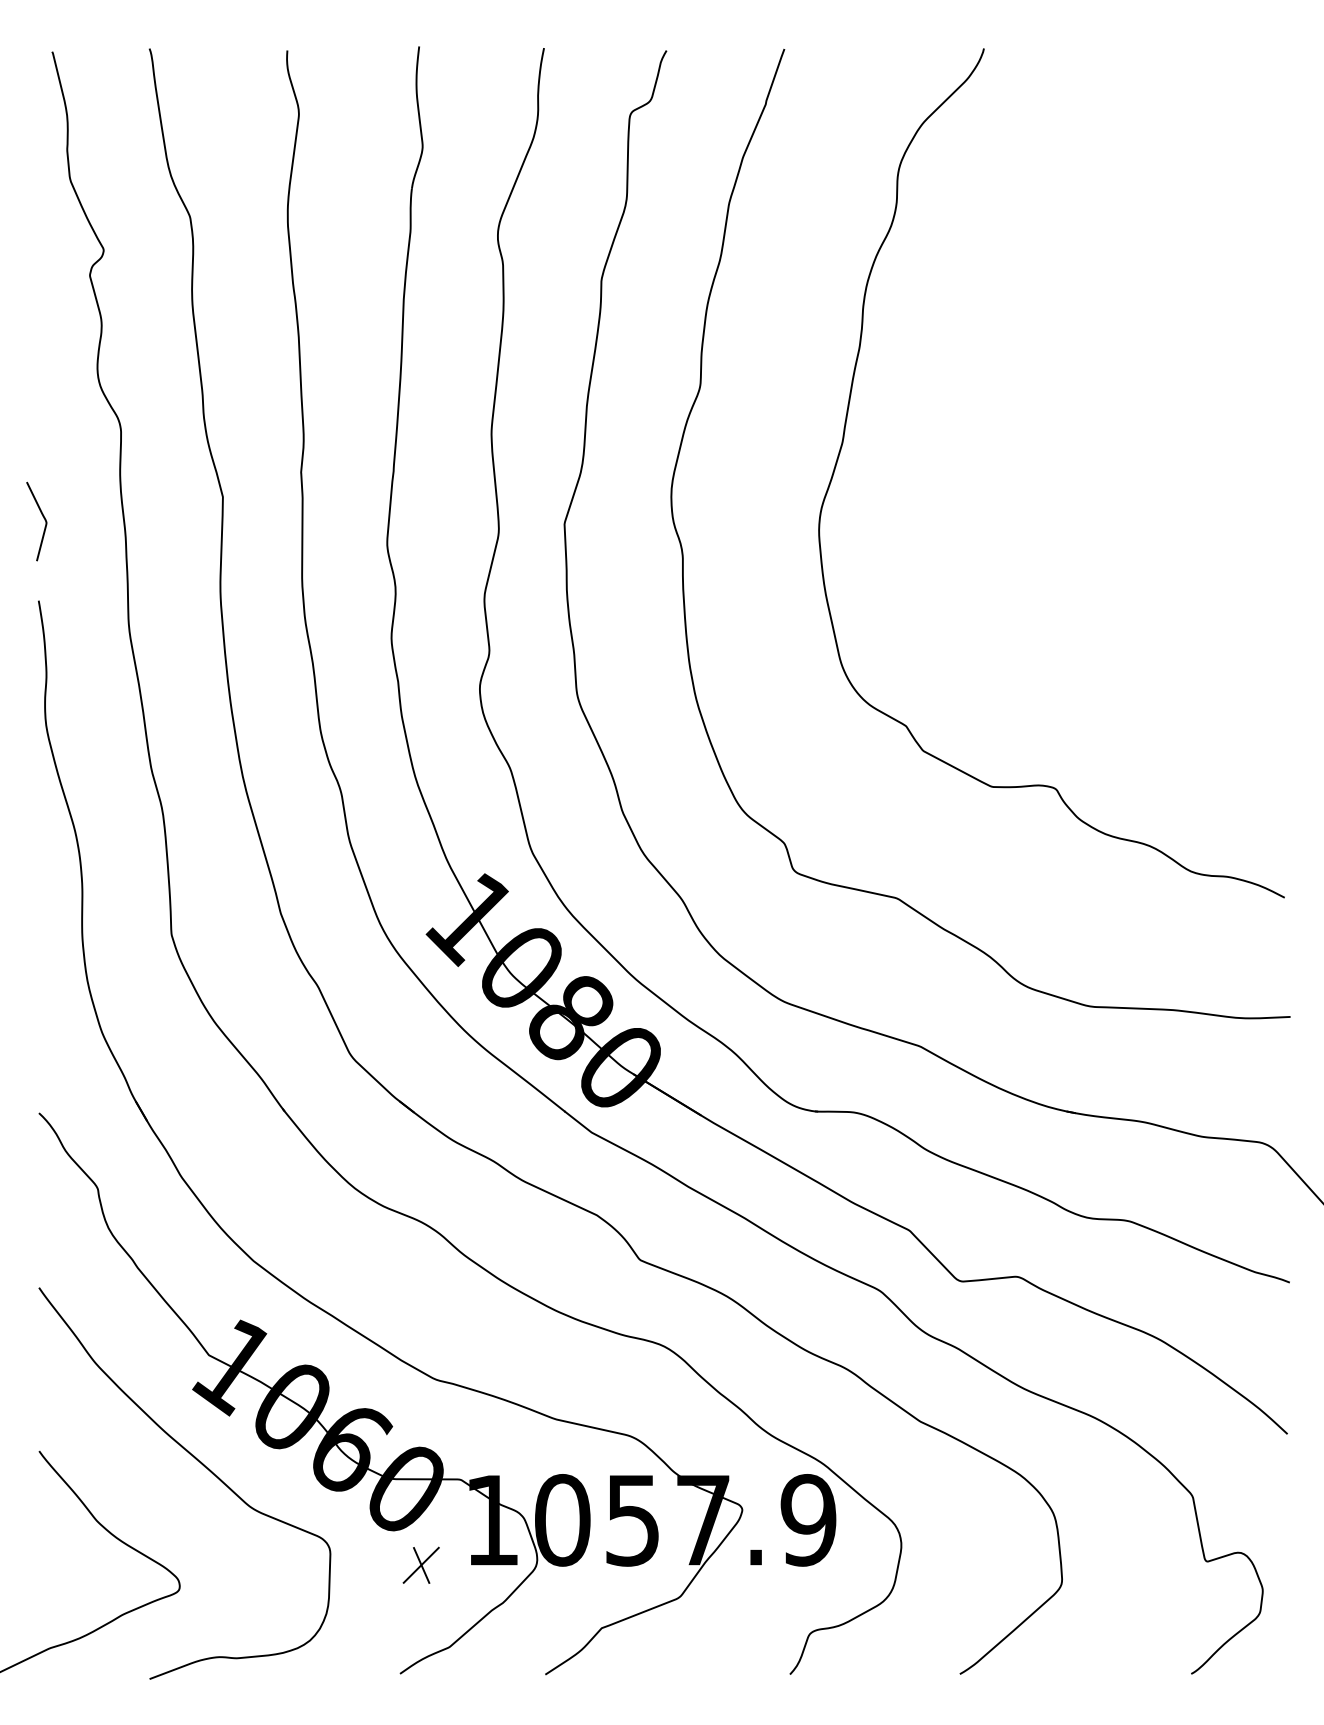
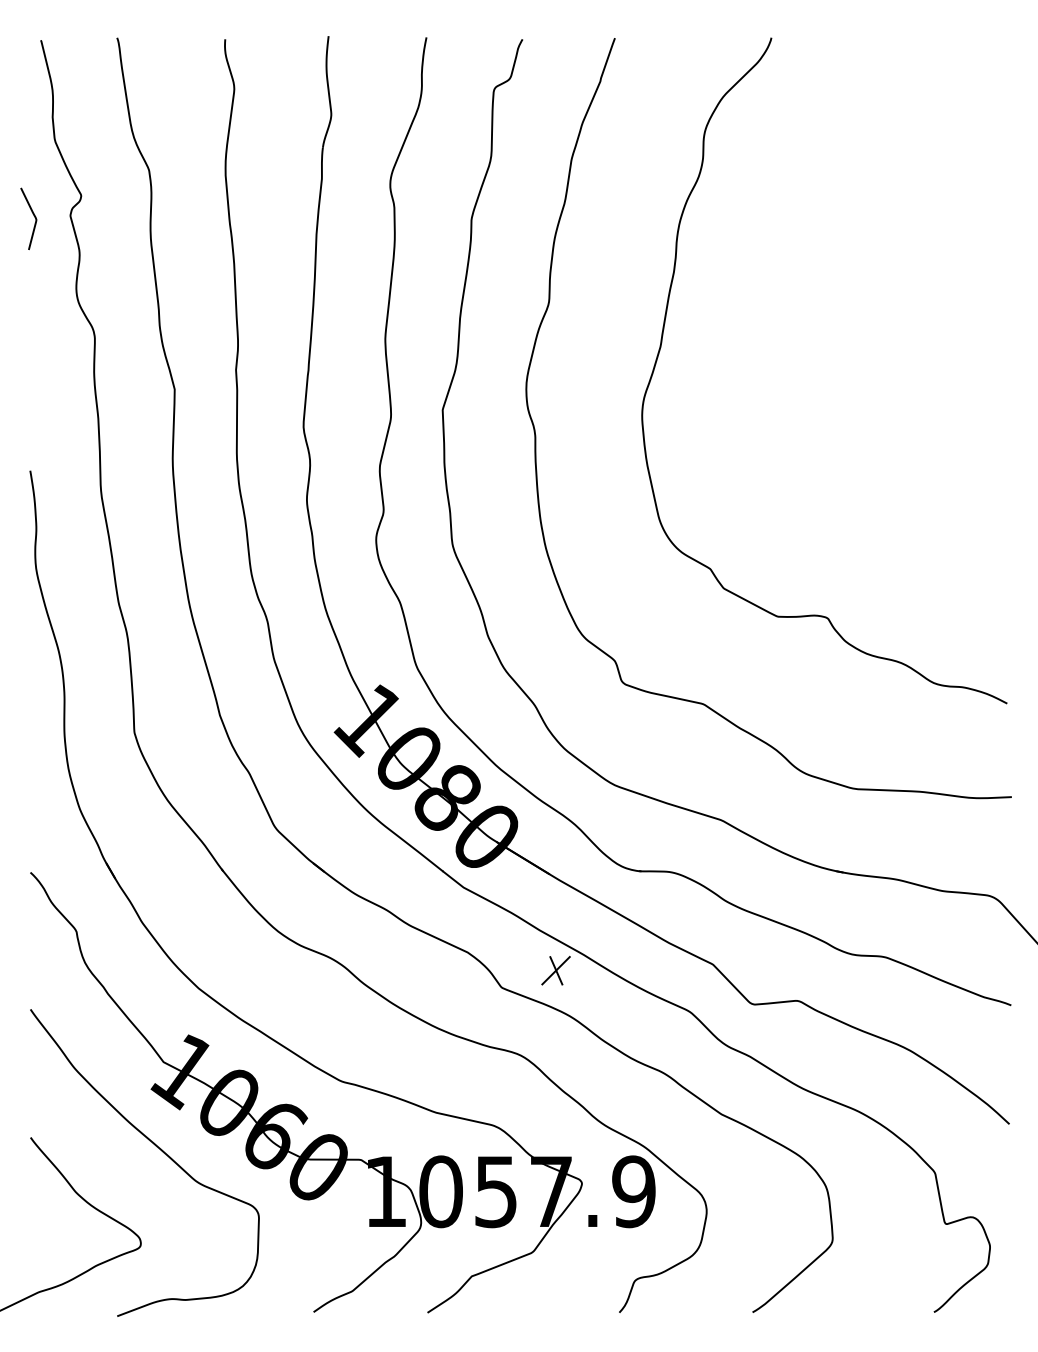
curve: (43, 518) -> (34, 216), moved
part: (420, 1564) -> (555, 970), moved

